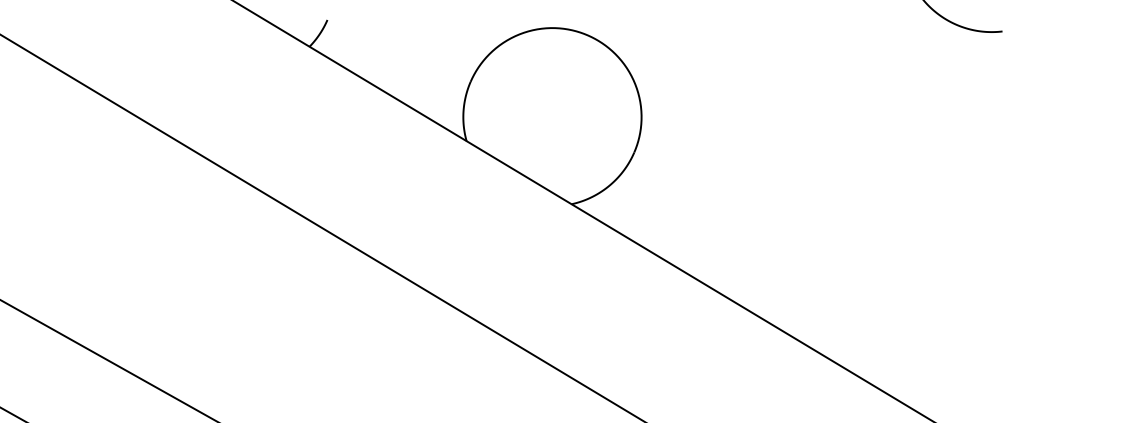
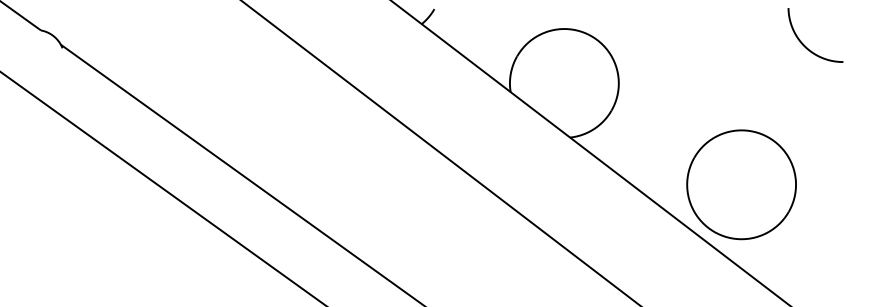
part: (859, 249) -> (741, 184), added

